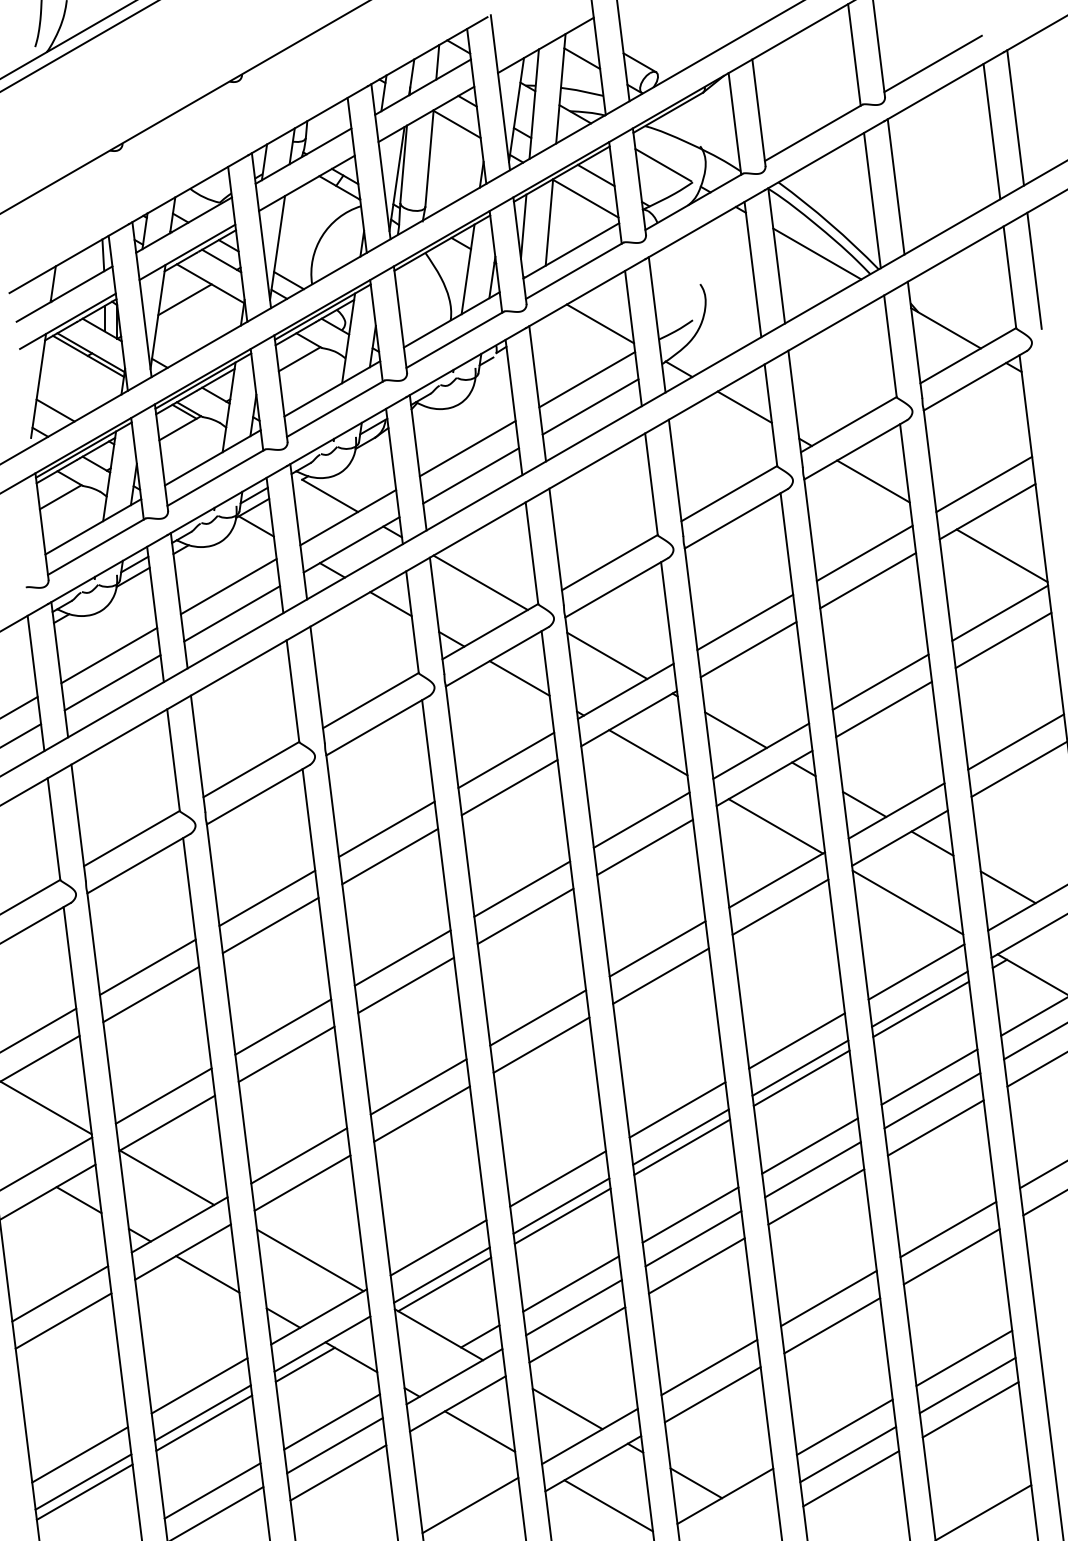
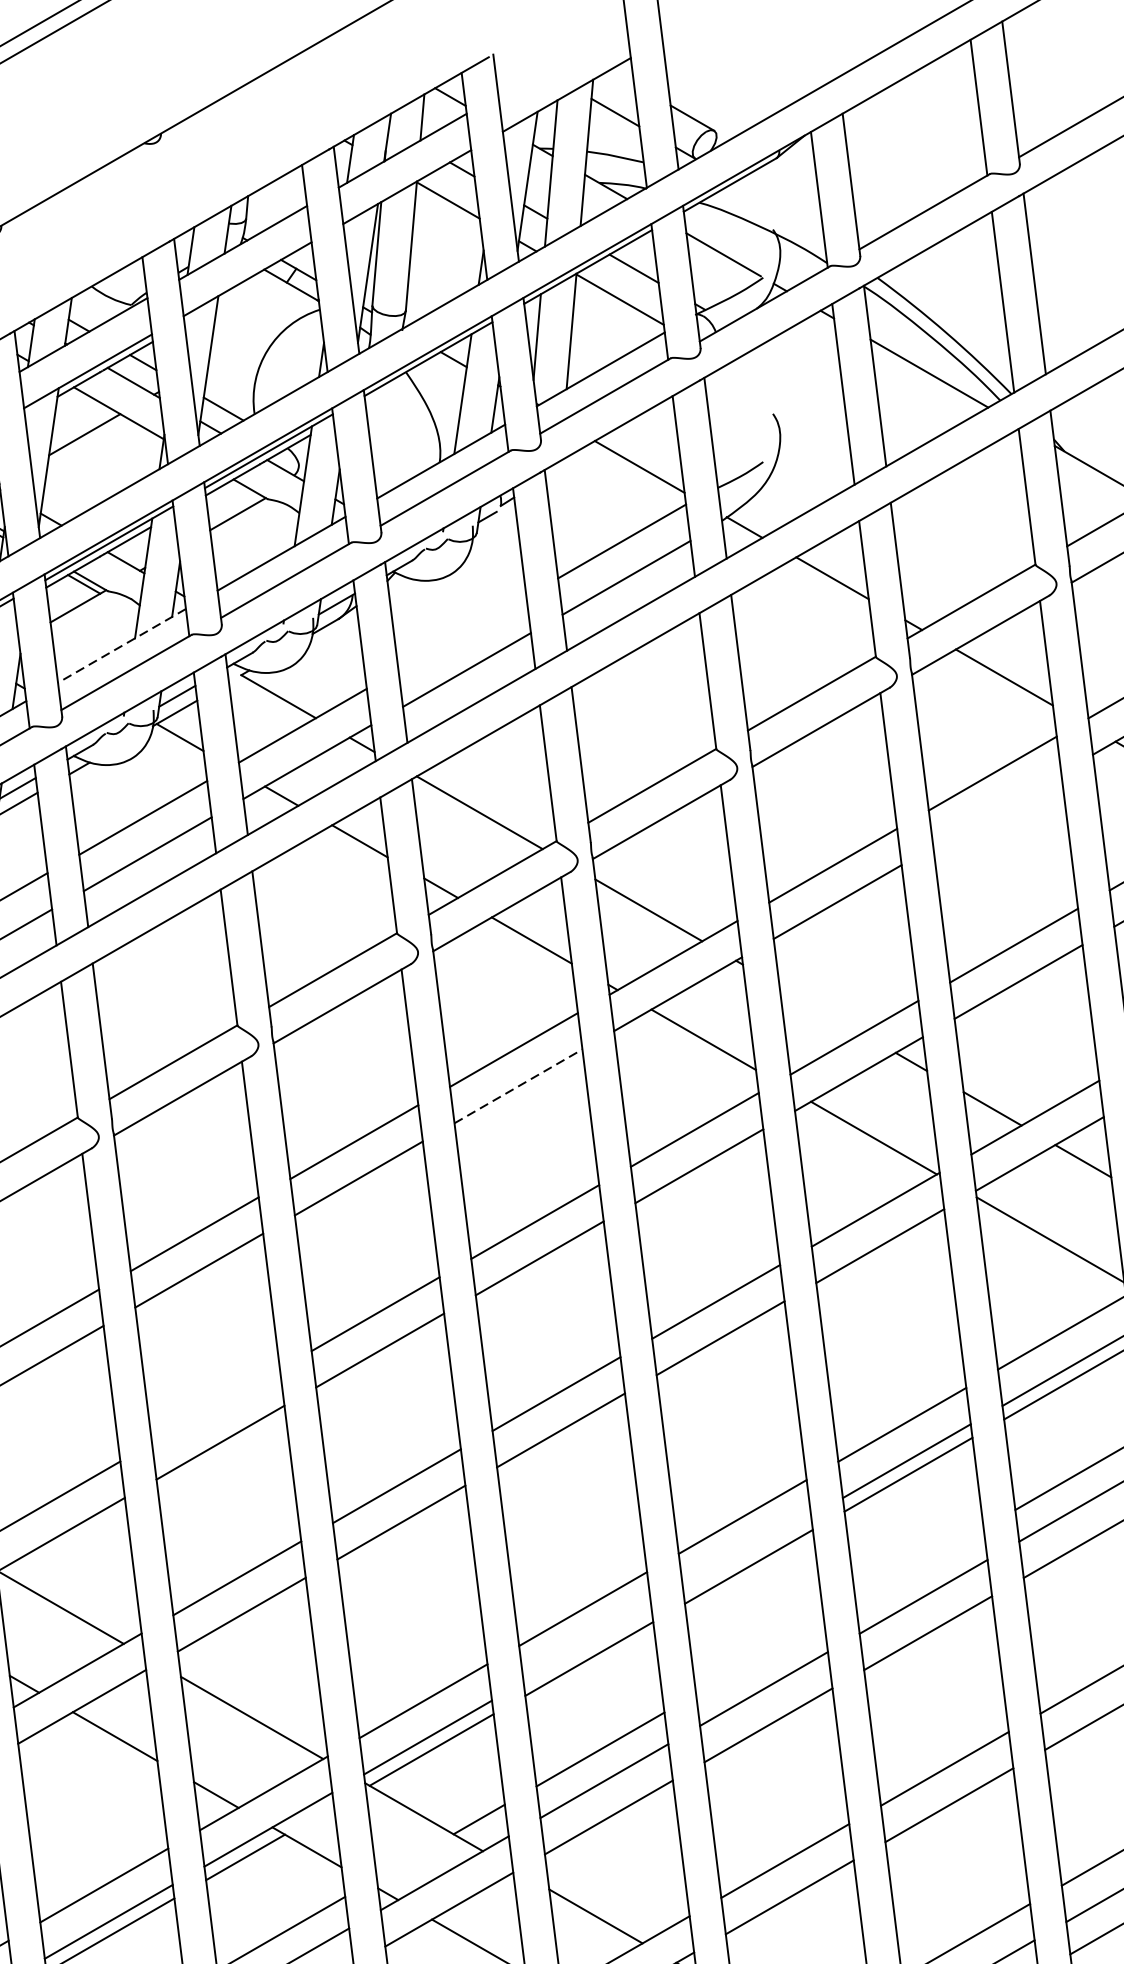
line: (467, 448) -> (462, 633), removed
line: (212, 458) -> (121, 646), solid -> dashed
line: (868, 580) -> (997, 809), removed
line: (735, 729) -> (820, 1008), removed
line: (510, 787) -> (519, 1086), solid -> dashed
line: (283, 1026) -> (216, 1405), removed
line: (680, 1136) -> (746, 1552), removed
line: (809, 1145) -> (918, 1564), removed
line: (561, 1205) -> (587, 1644), removed
line: (690, 1214) -> (760, 1656), removed

